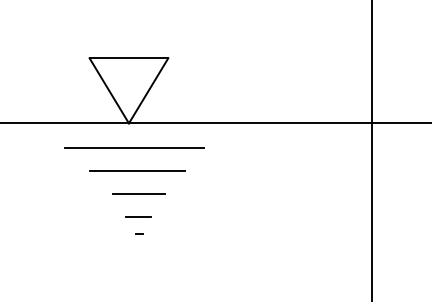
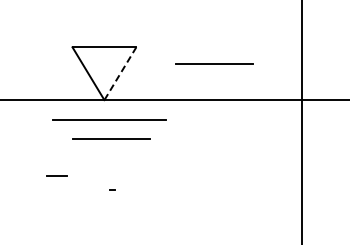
line: (264, 78) -> (214, 63), added
line: (148, 90) -> (120, 73), solid -> dashed
line: (138, 194) -> (112, 157), removed
line: (137, 216) -> (56, 175), moved

